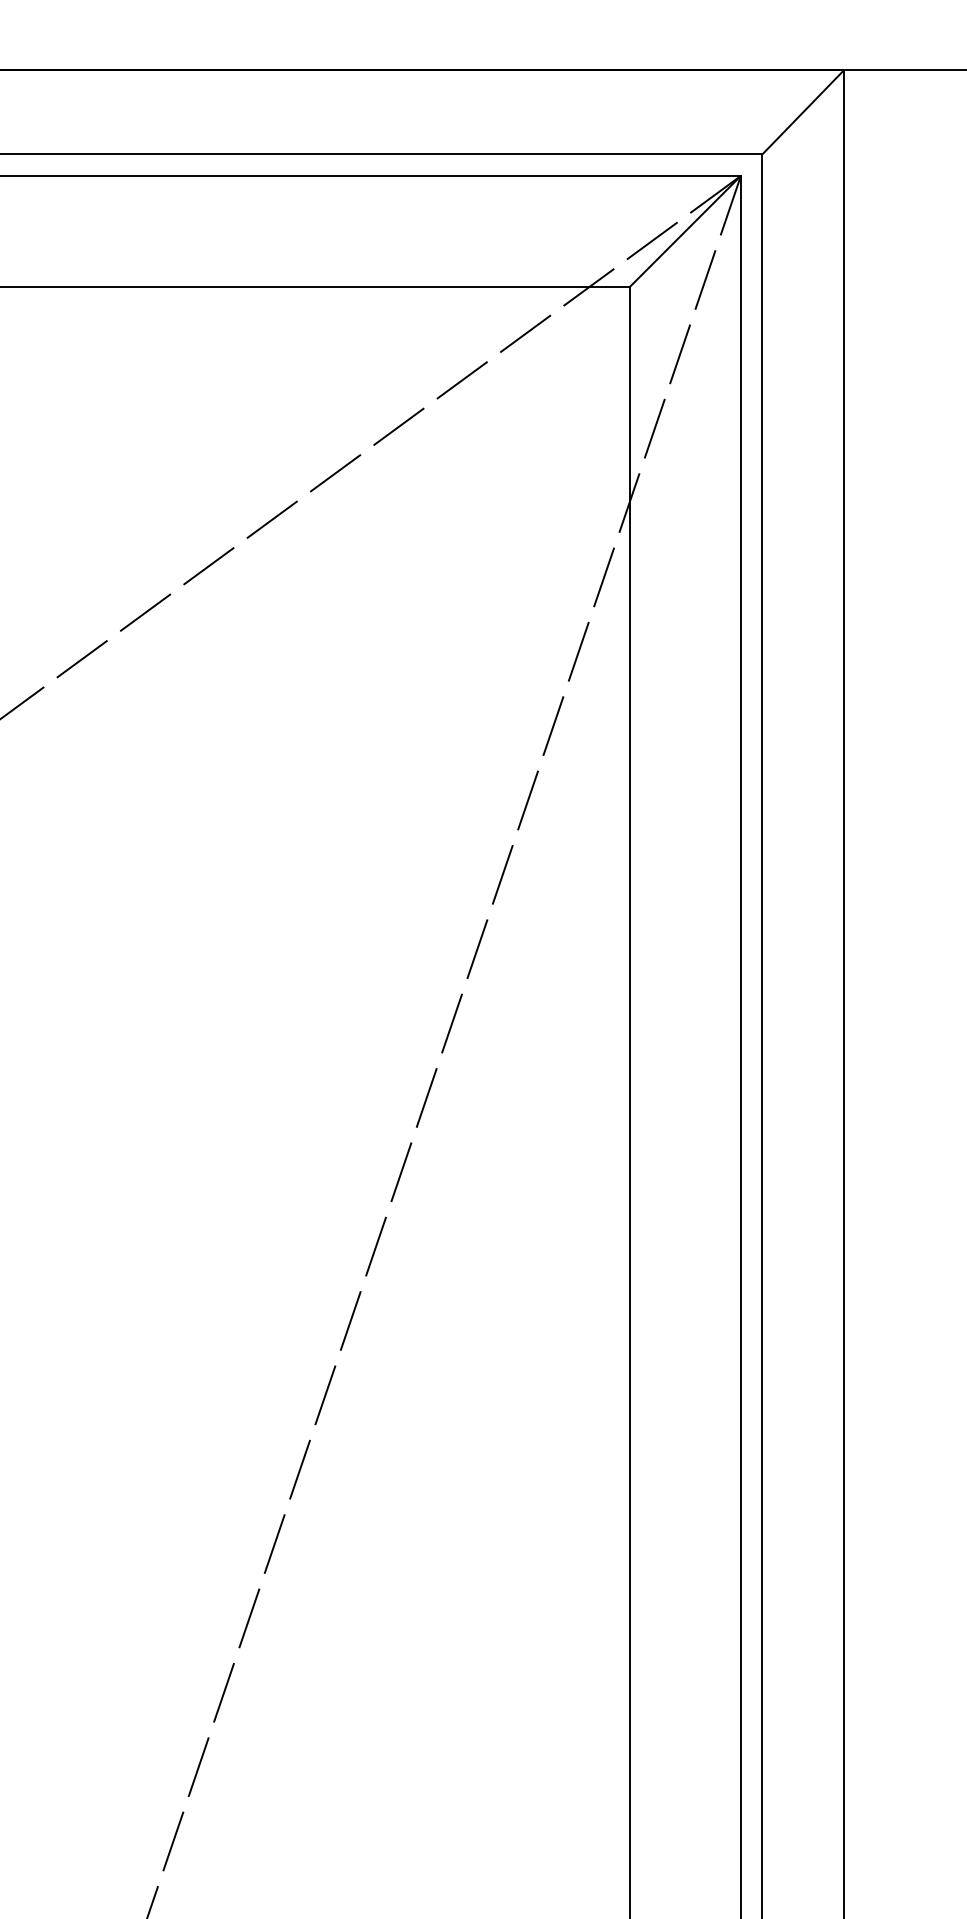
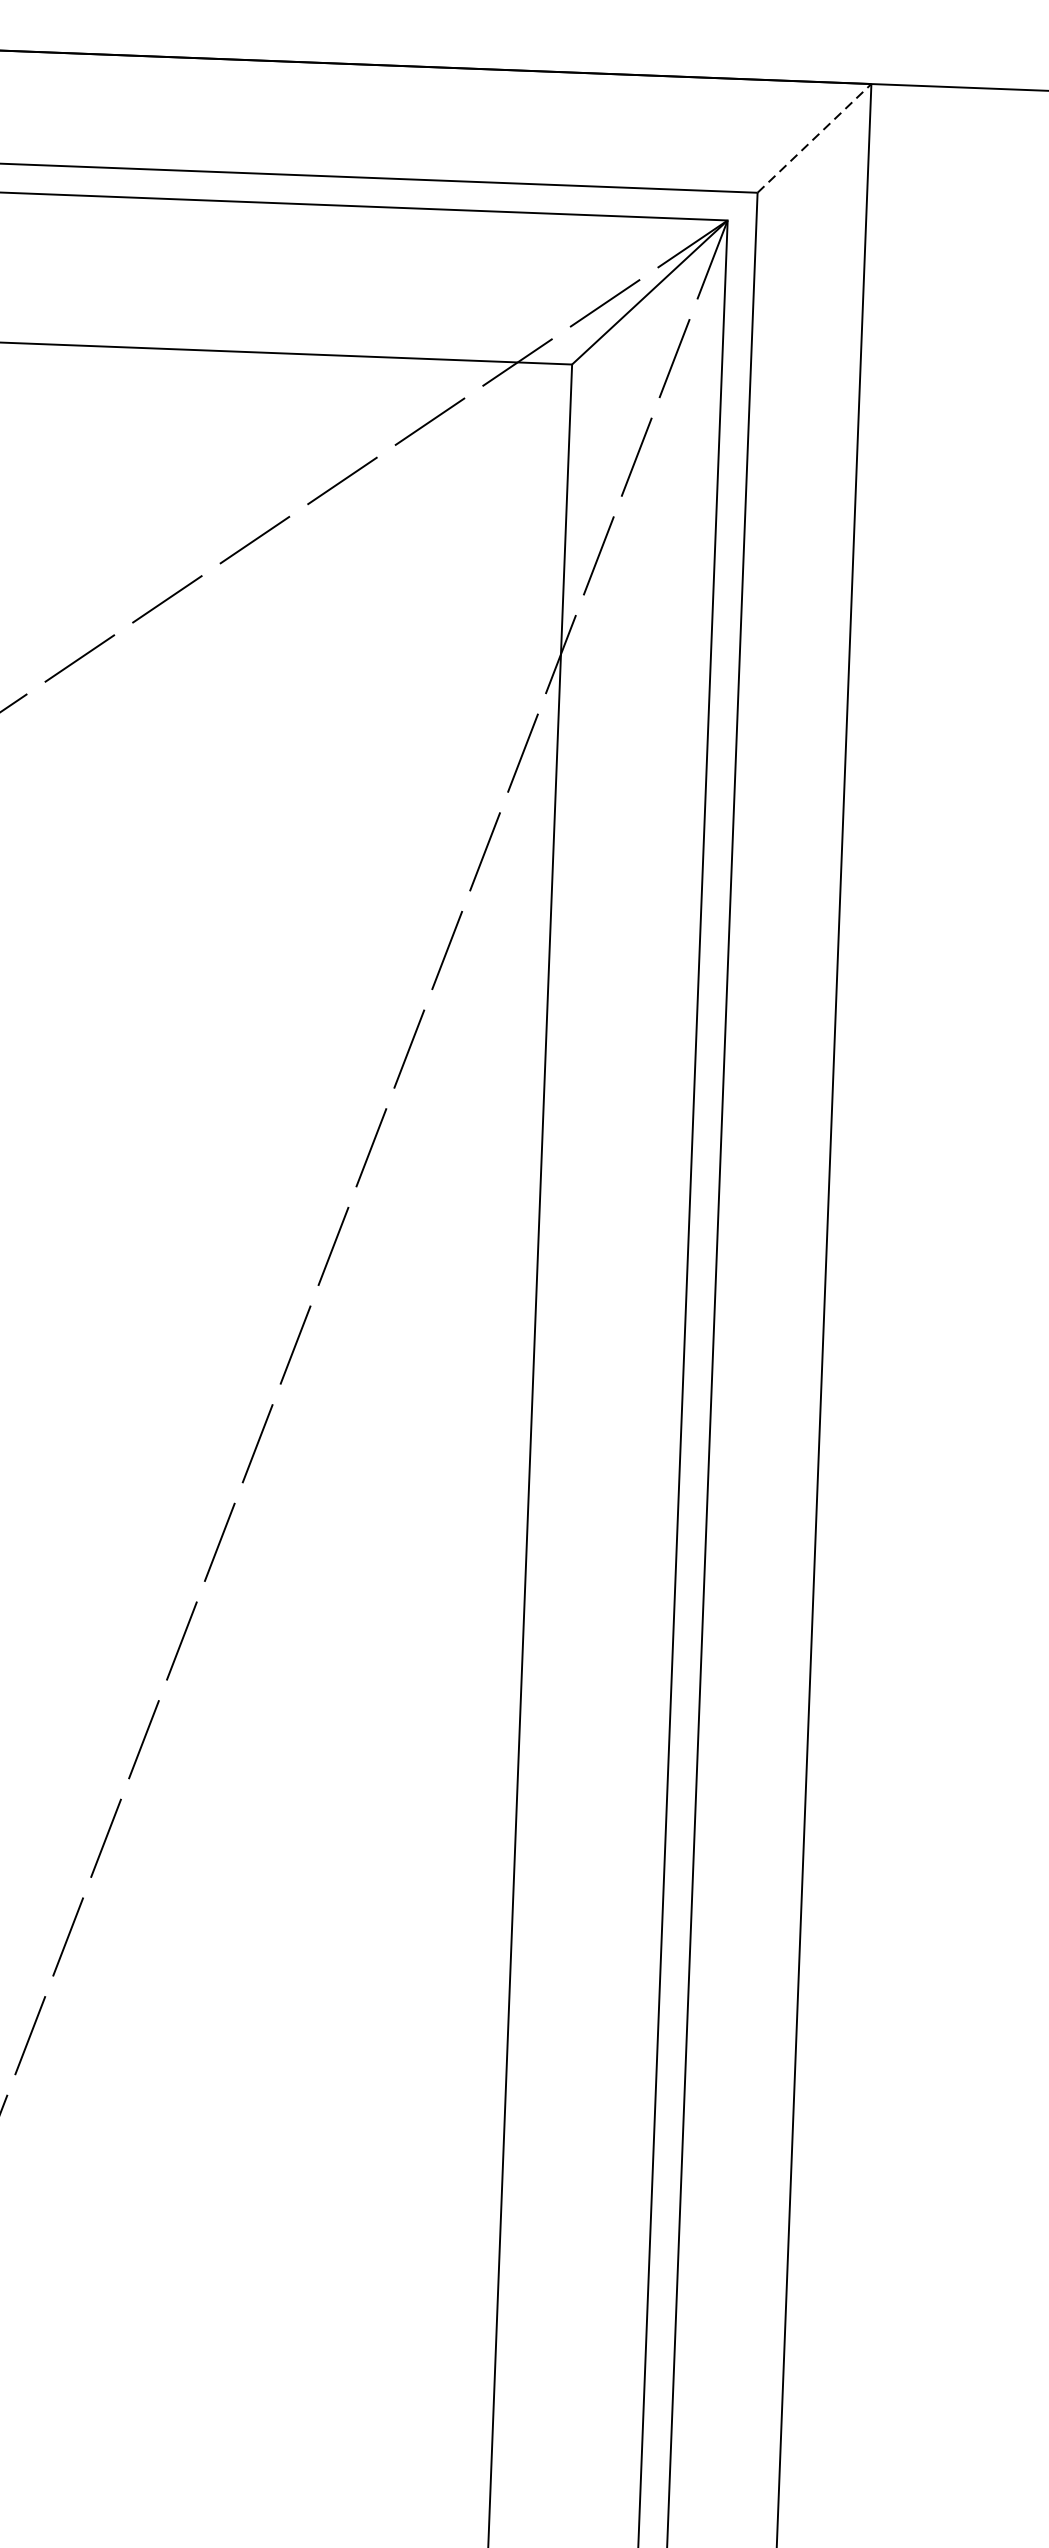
line: (803, 112) -> (815, 138), solid -> dashed

